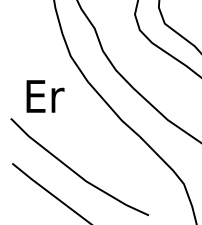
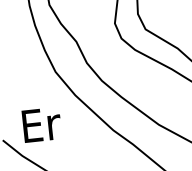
text: (45, 96) -> (41, 124), moved

